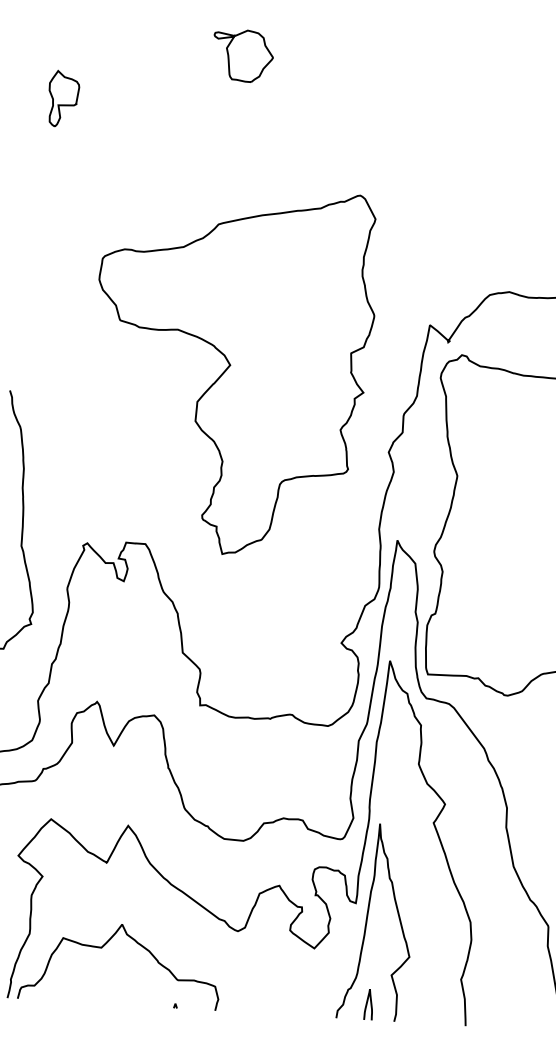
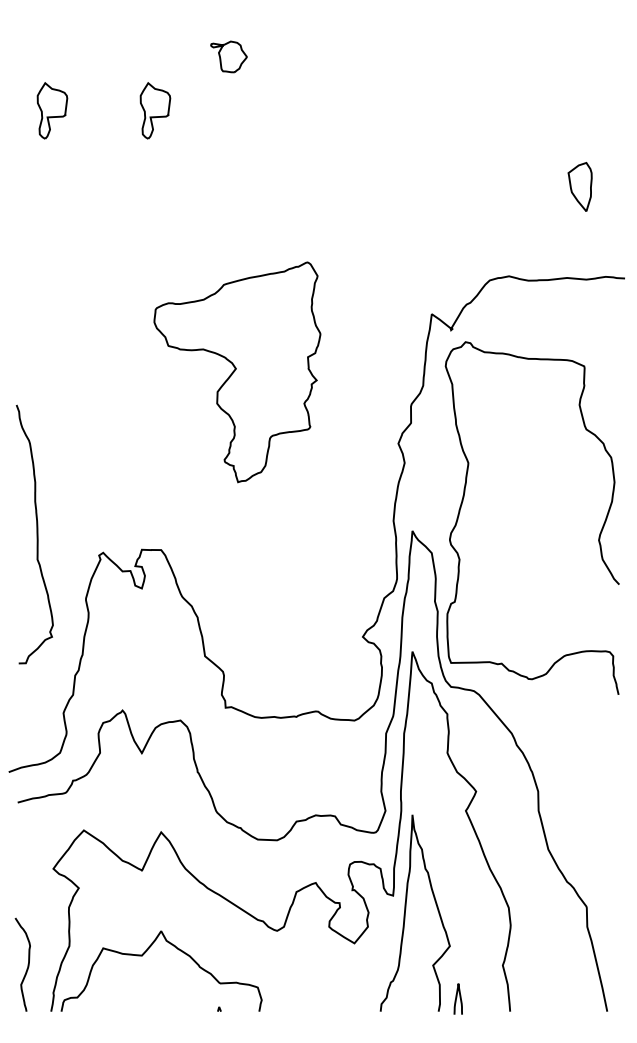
part: (242, 55) -> (228, 56), size x0.6
part: (166, 104) -> (155, 110), added
part: (232, 371) -> (237, 372), size x0.6
curve: (368, 1002) -> (457, 997), moved

